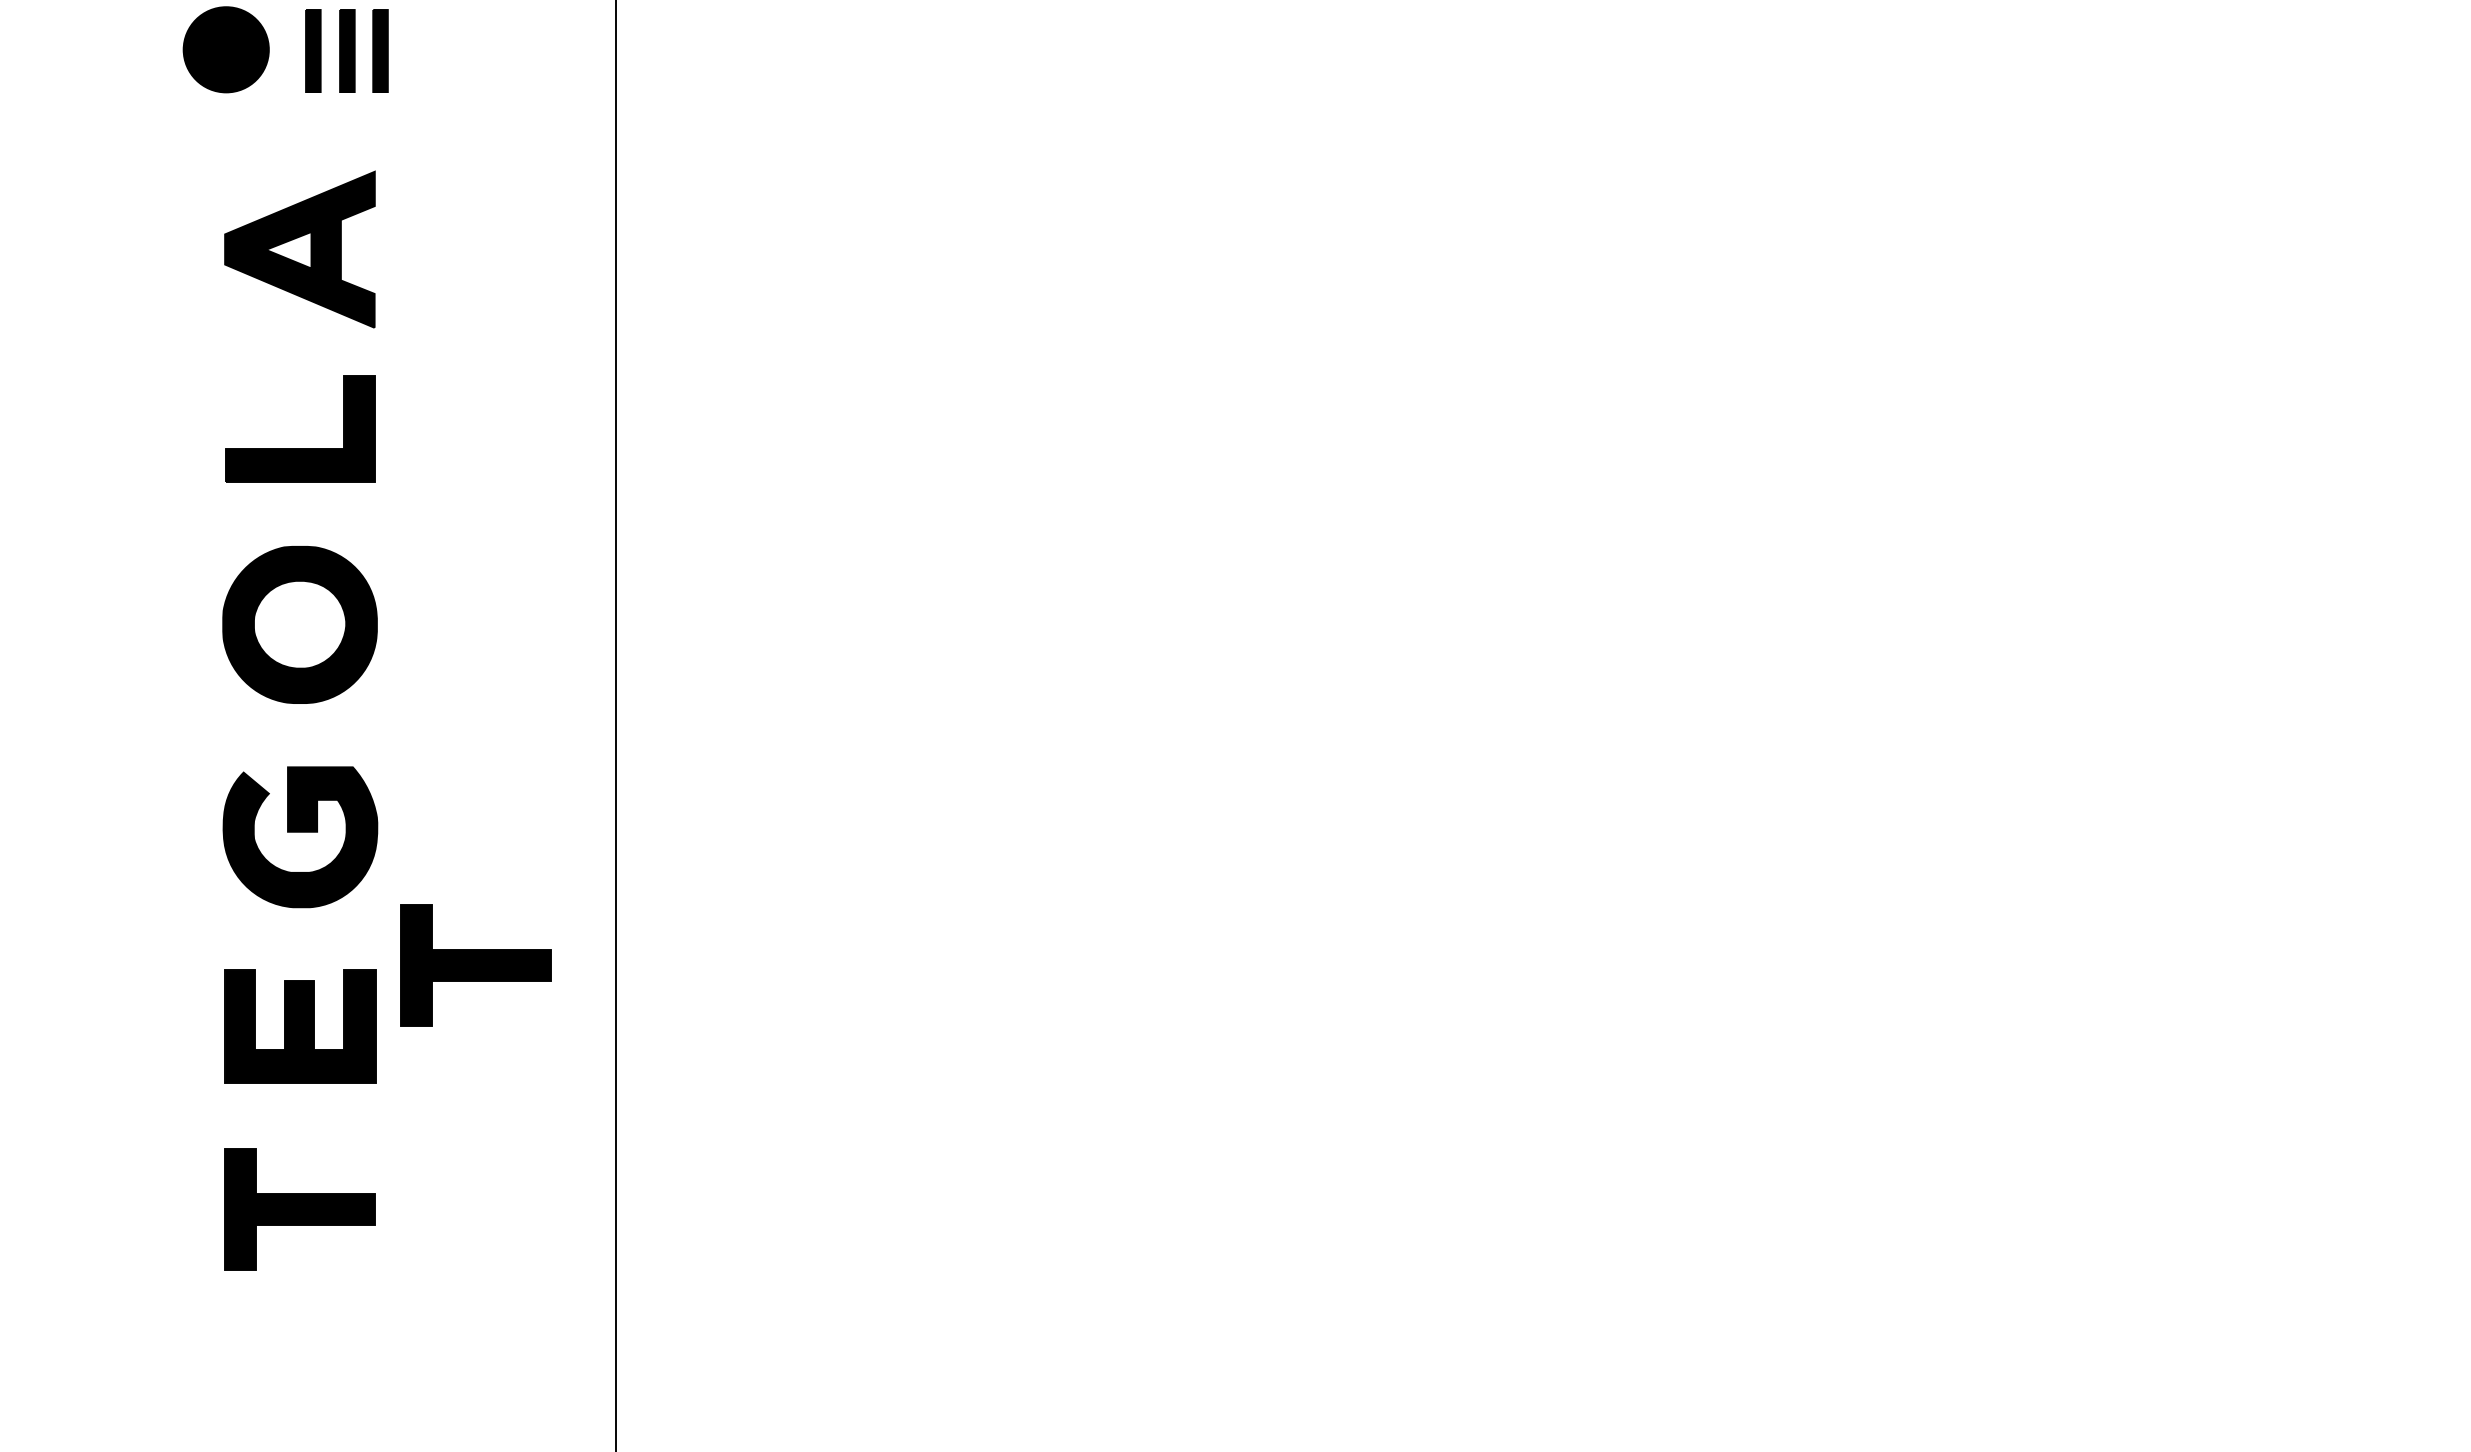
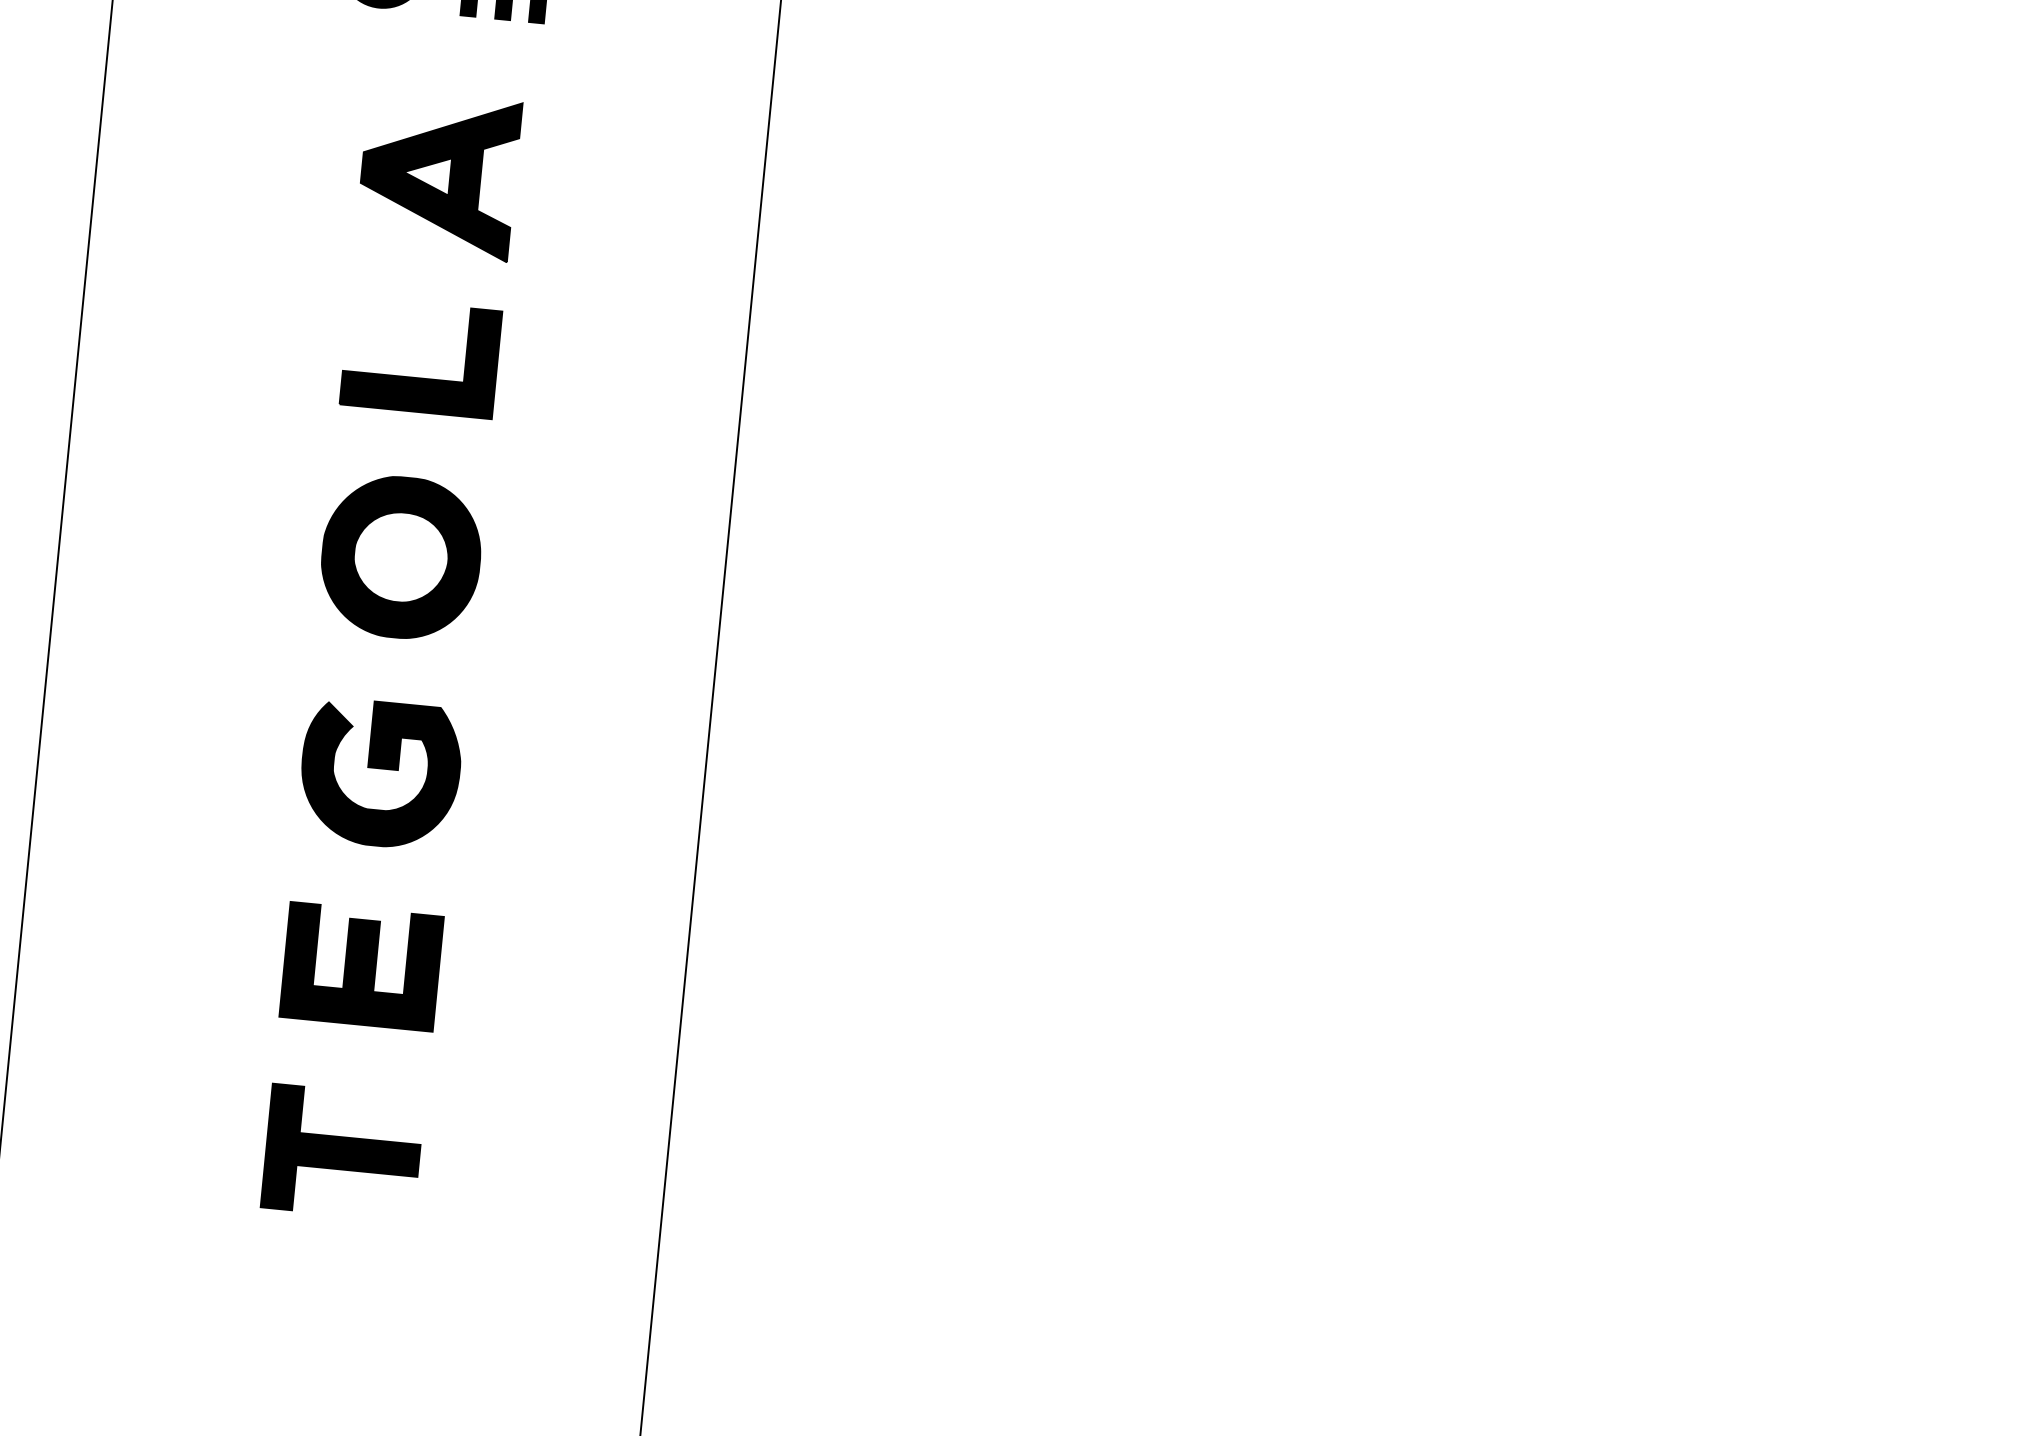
part: (475, 965) -> (545, 922), removed

